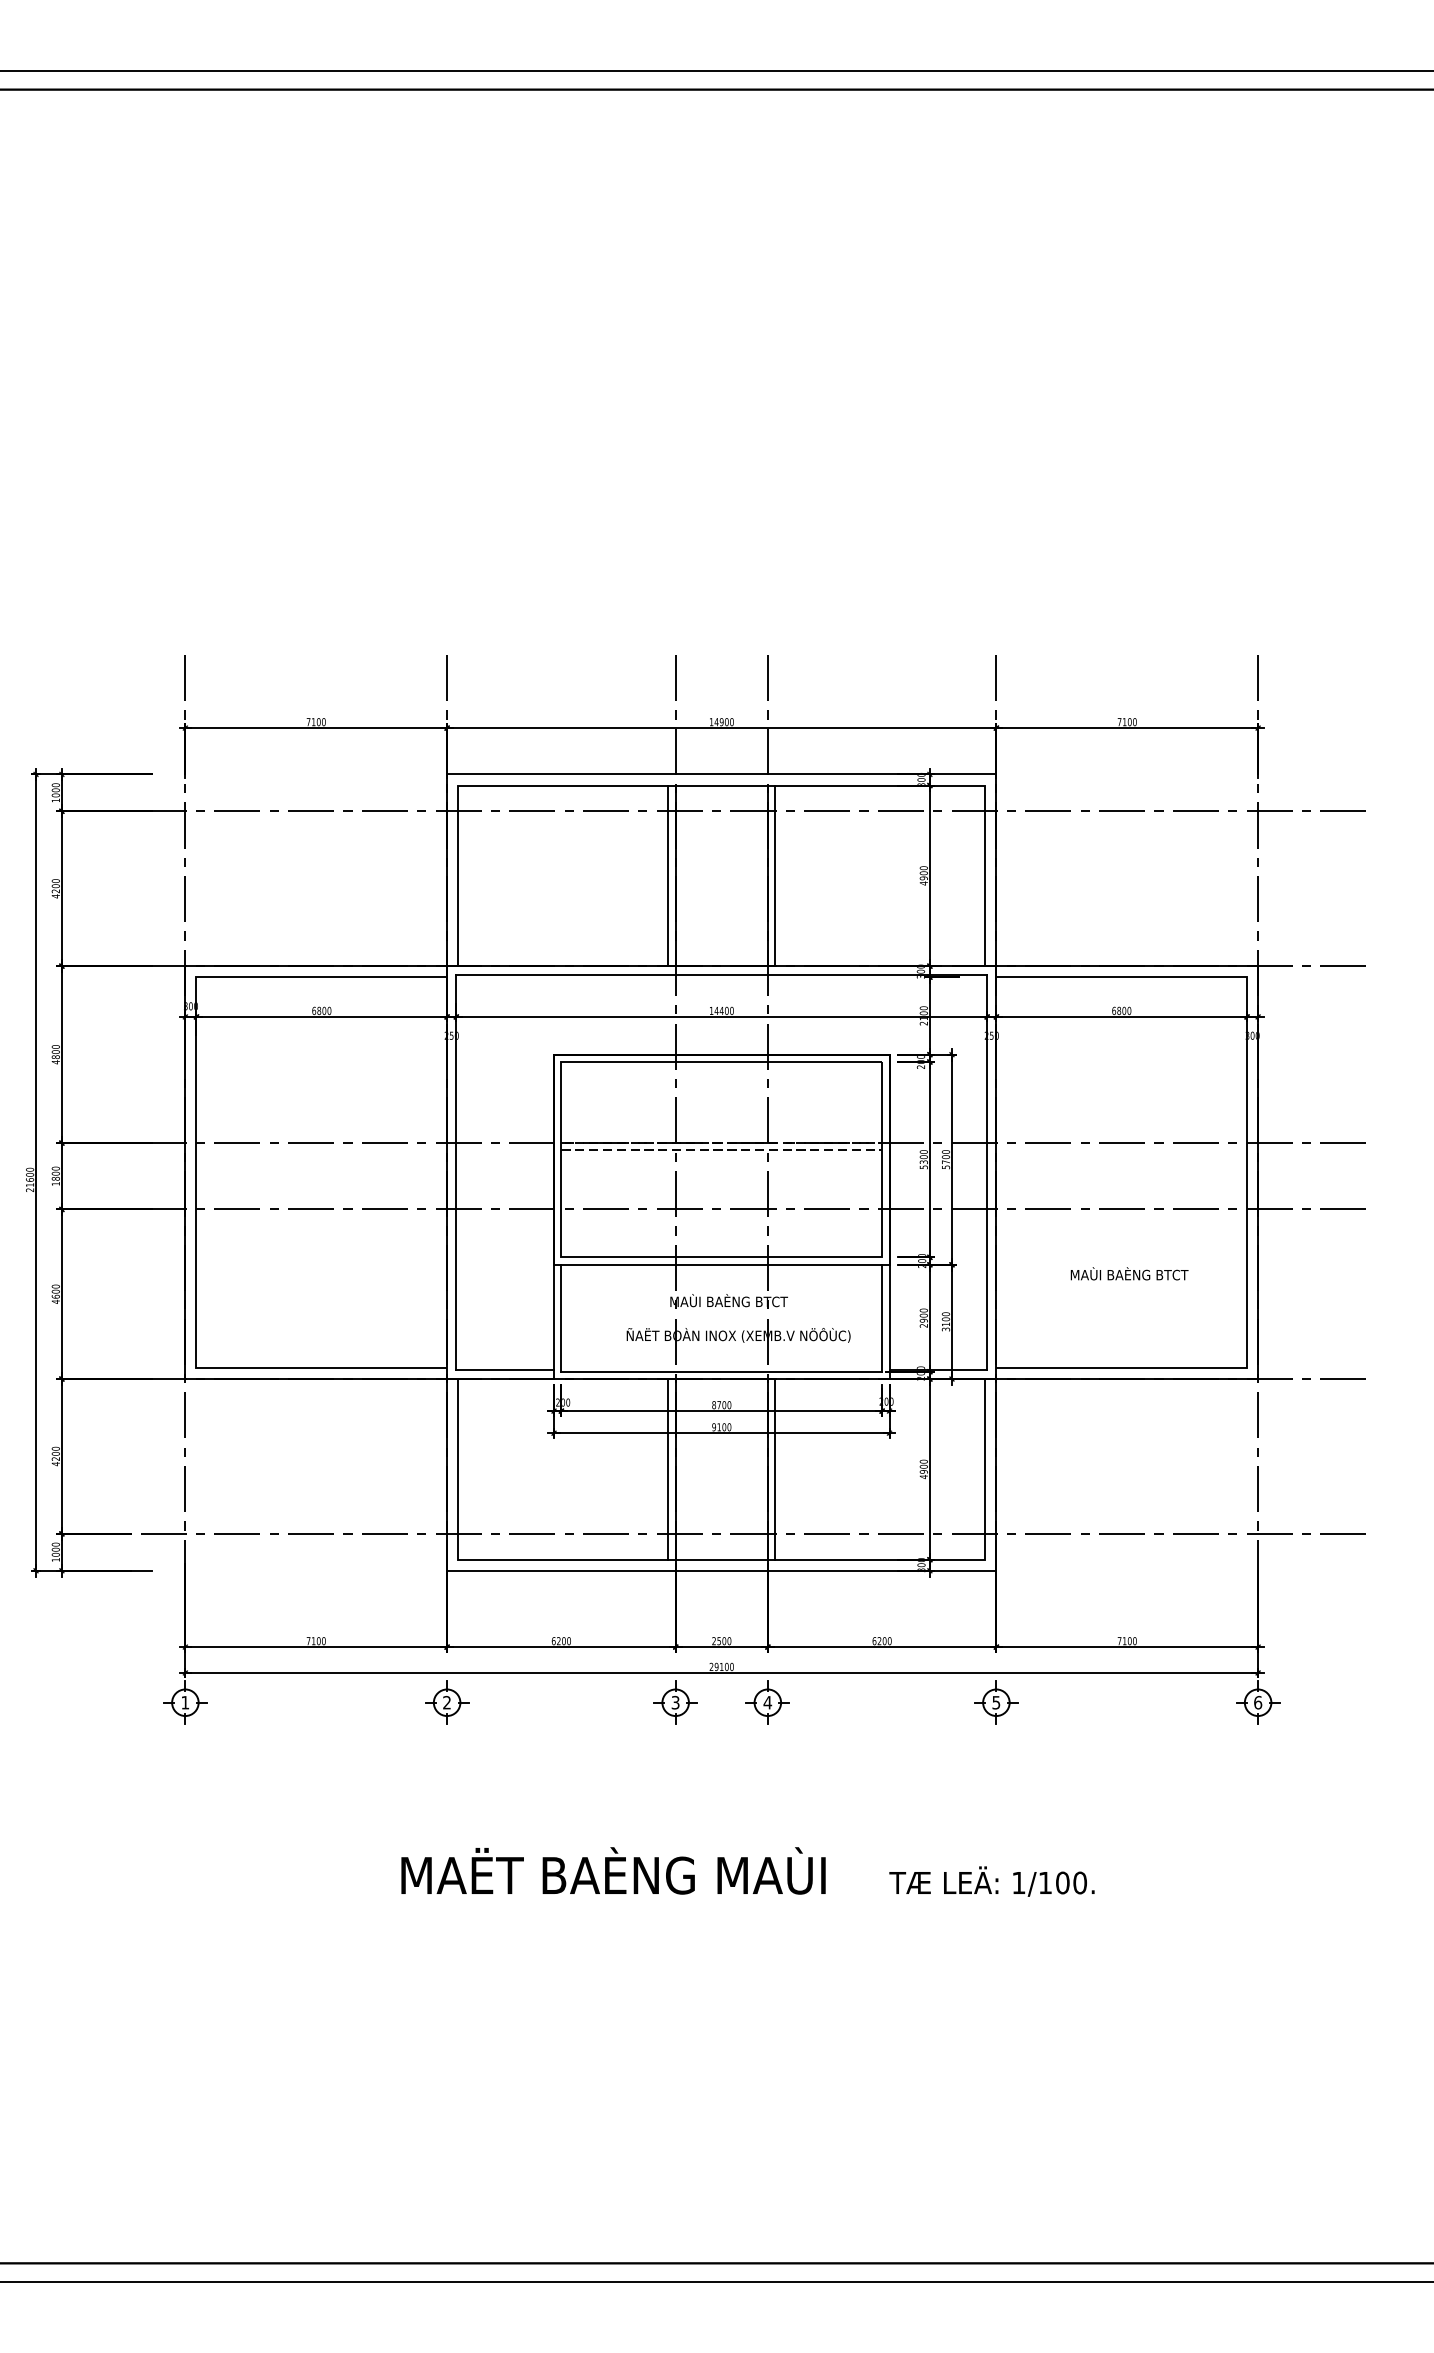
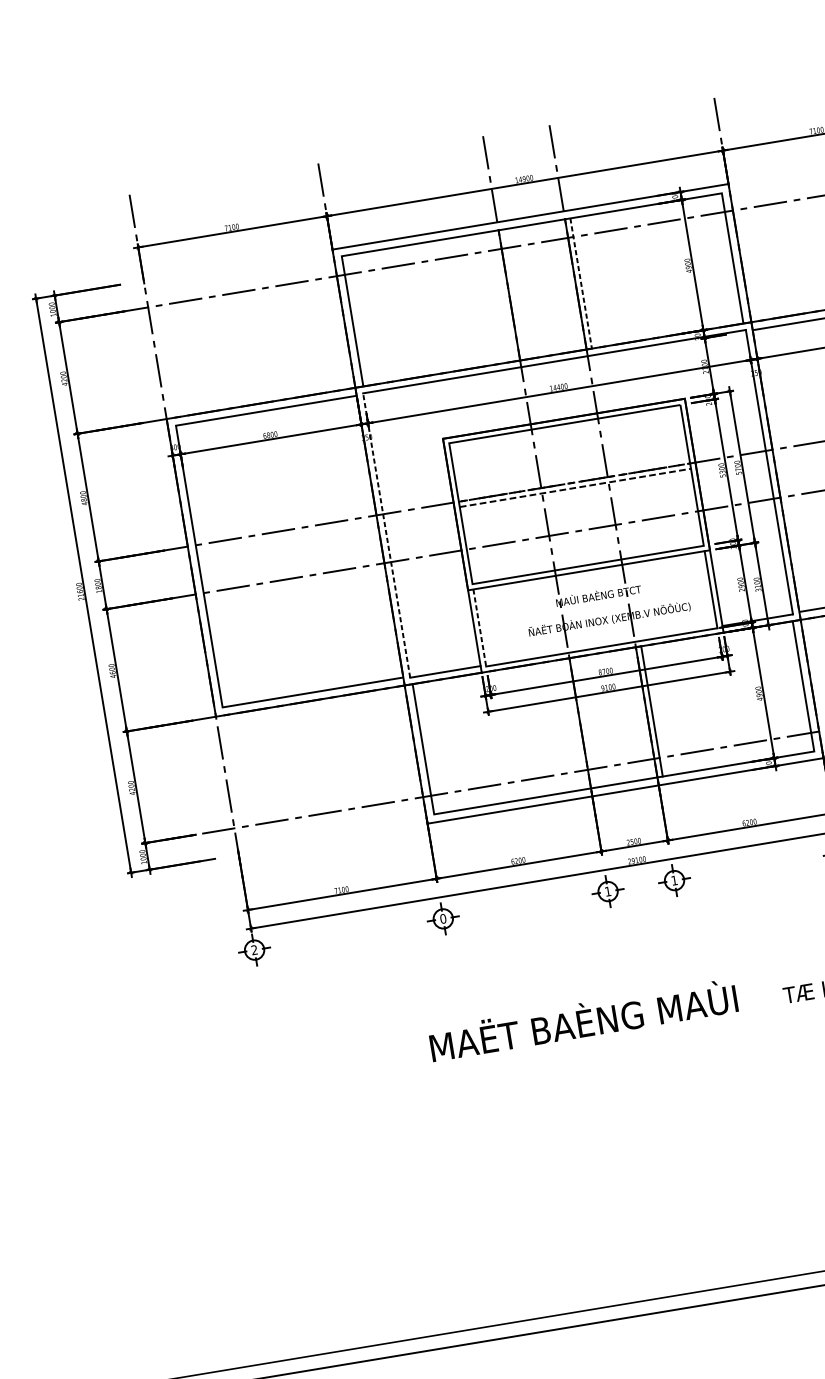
line: (668, 875) -> (504, 296), removed
line: (775, 876) -> (581, 283), solid -> dashed
line: (456, 1172) -> (386, 535), solid -> dashed
line: (561, 1318) -> (479, 628), solid -> dashed
line: (668, 1469) -> (575, 724), removed
text: (185, 1702) -> (254, 949), 1 -> 2
text: (447, 1702) -> (443, 918), 2 -> 0
text: (675, 1702) -> (607, 891), 3 -> 1
text: (767, 1702) -> (674, 880), 4 -> 1

